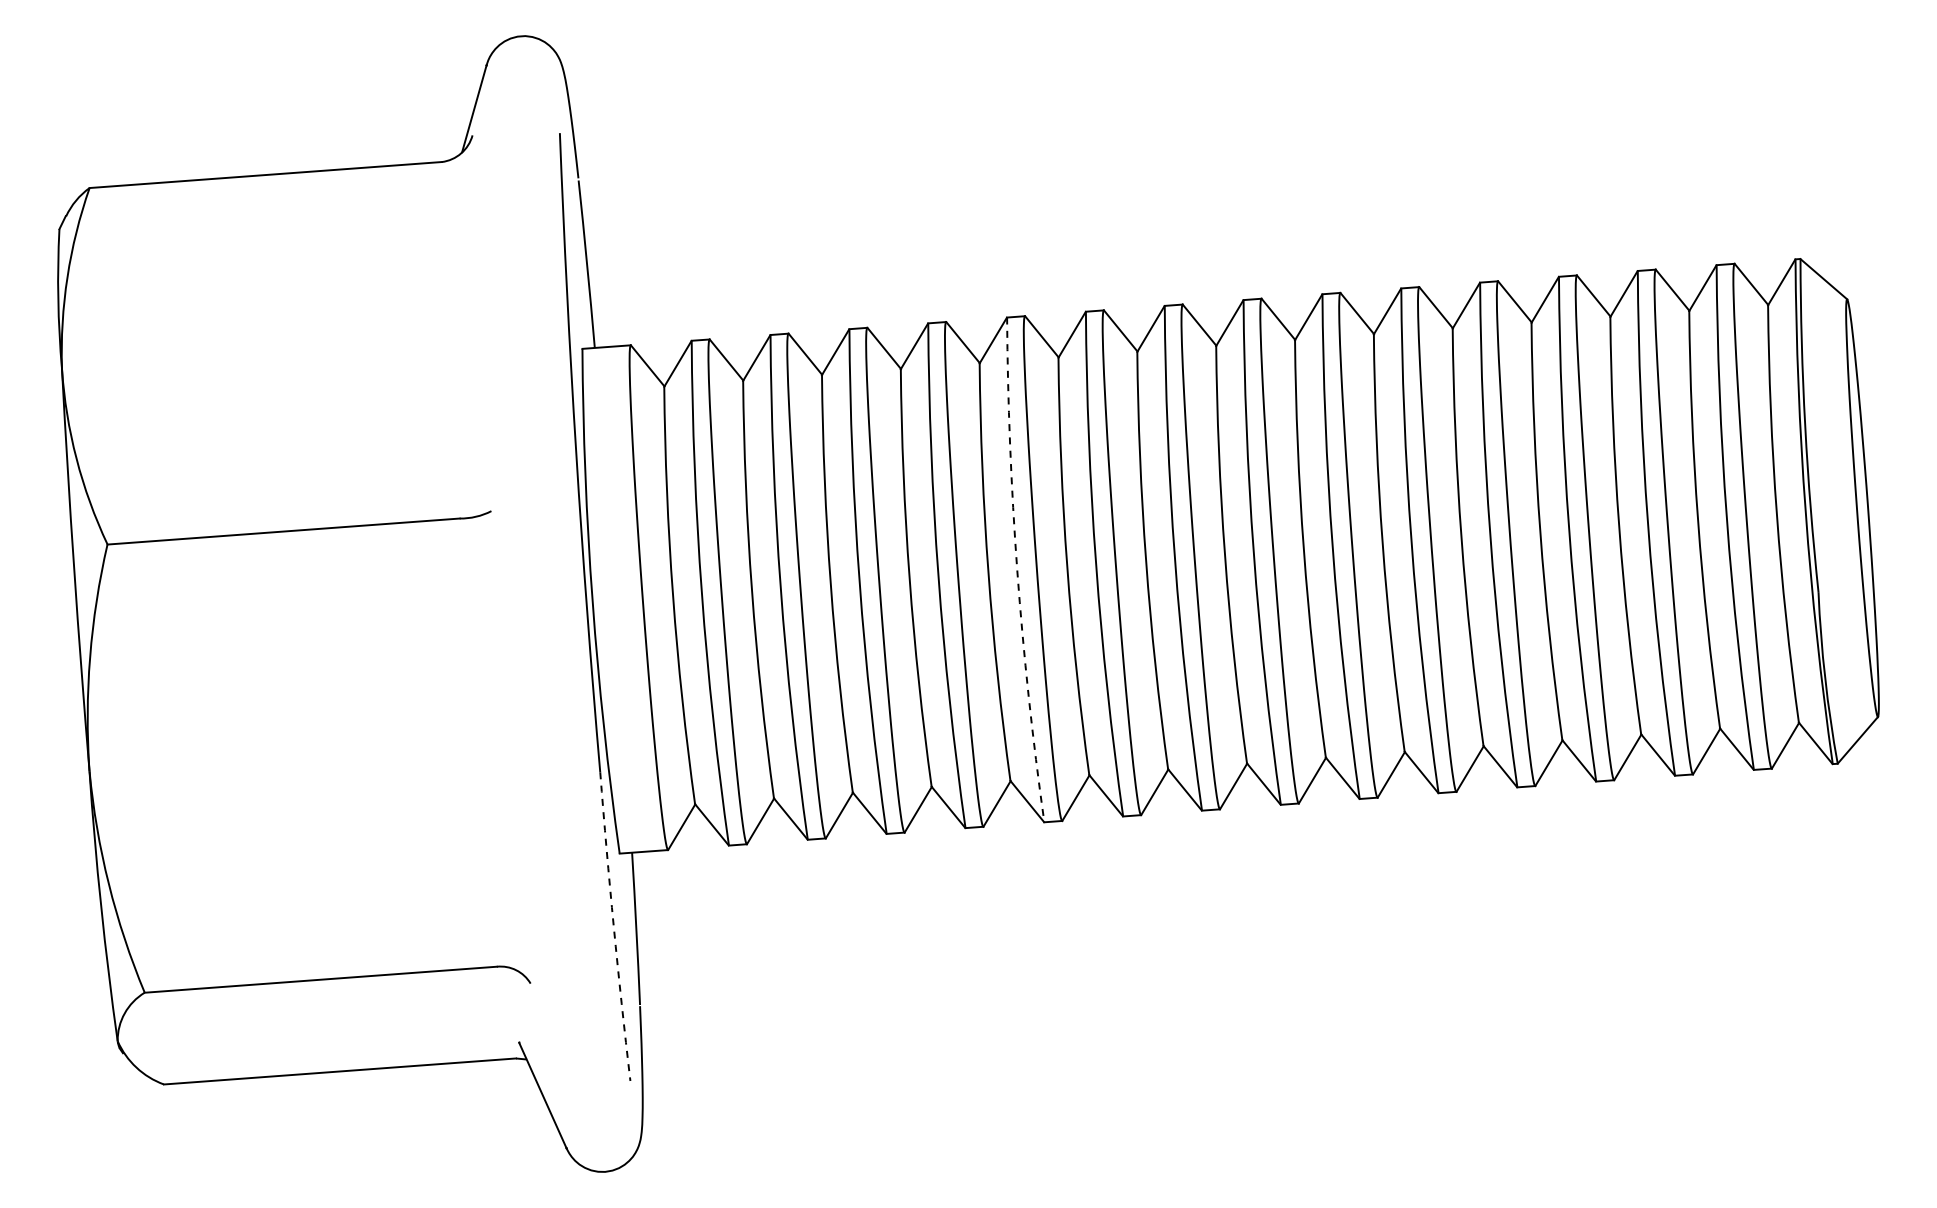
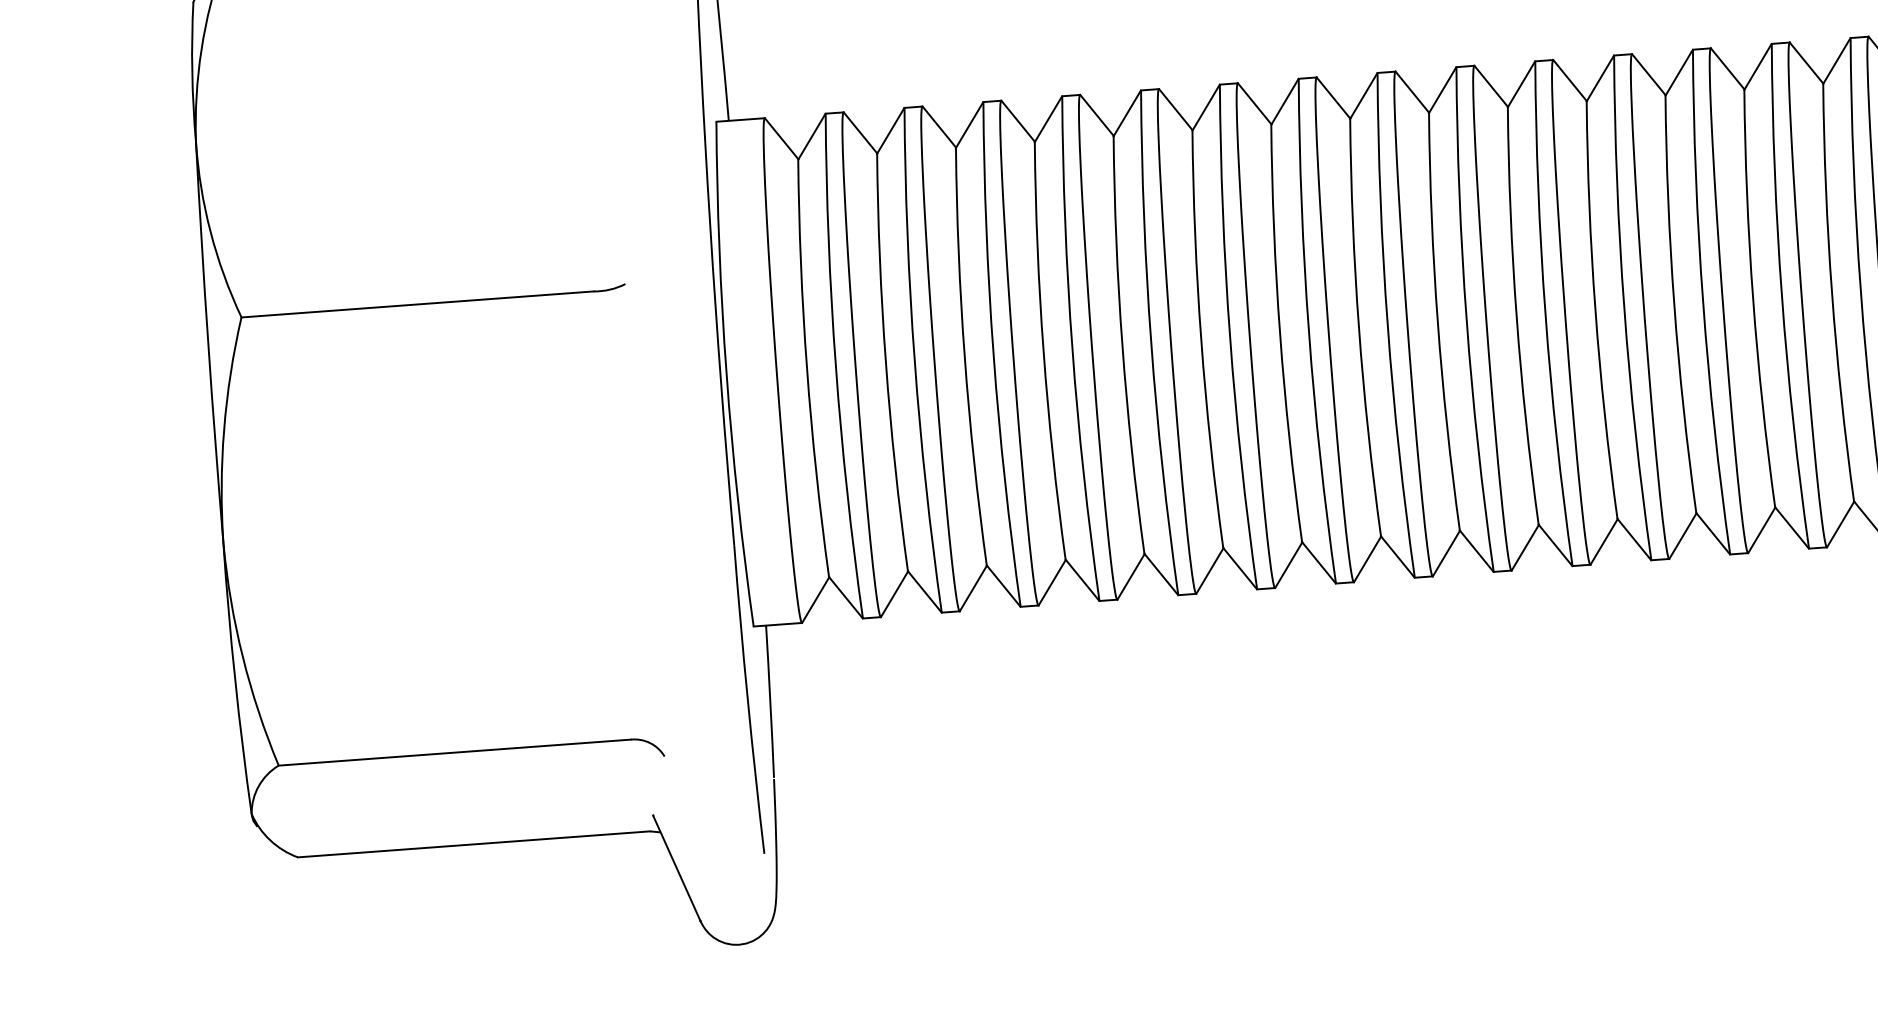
arc: (1017, 570) -> (1151, 343), dashed -> solid
arc: (613, 926) -> (747, 699), dashed -> solid

